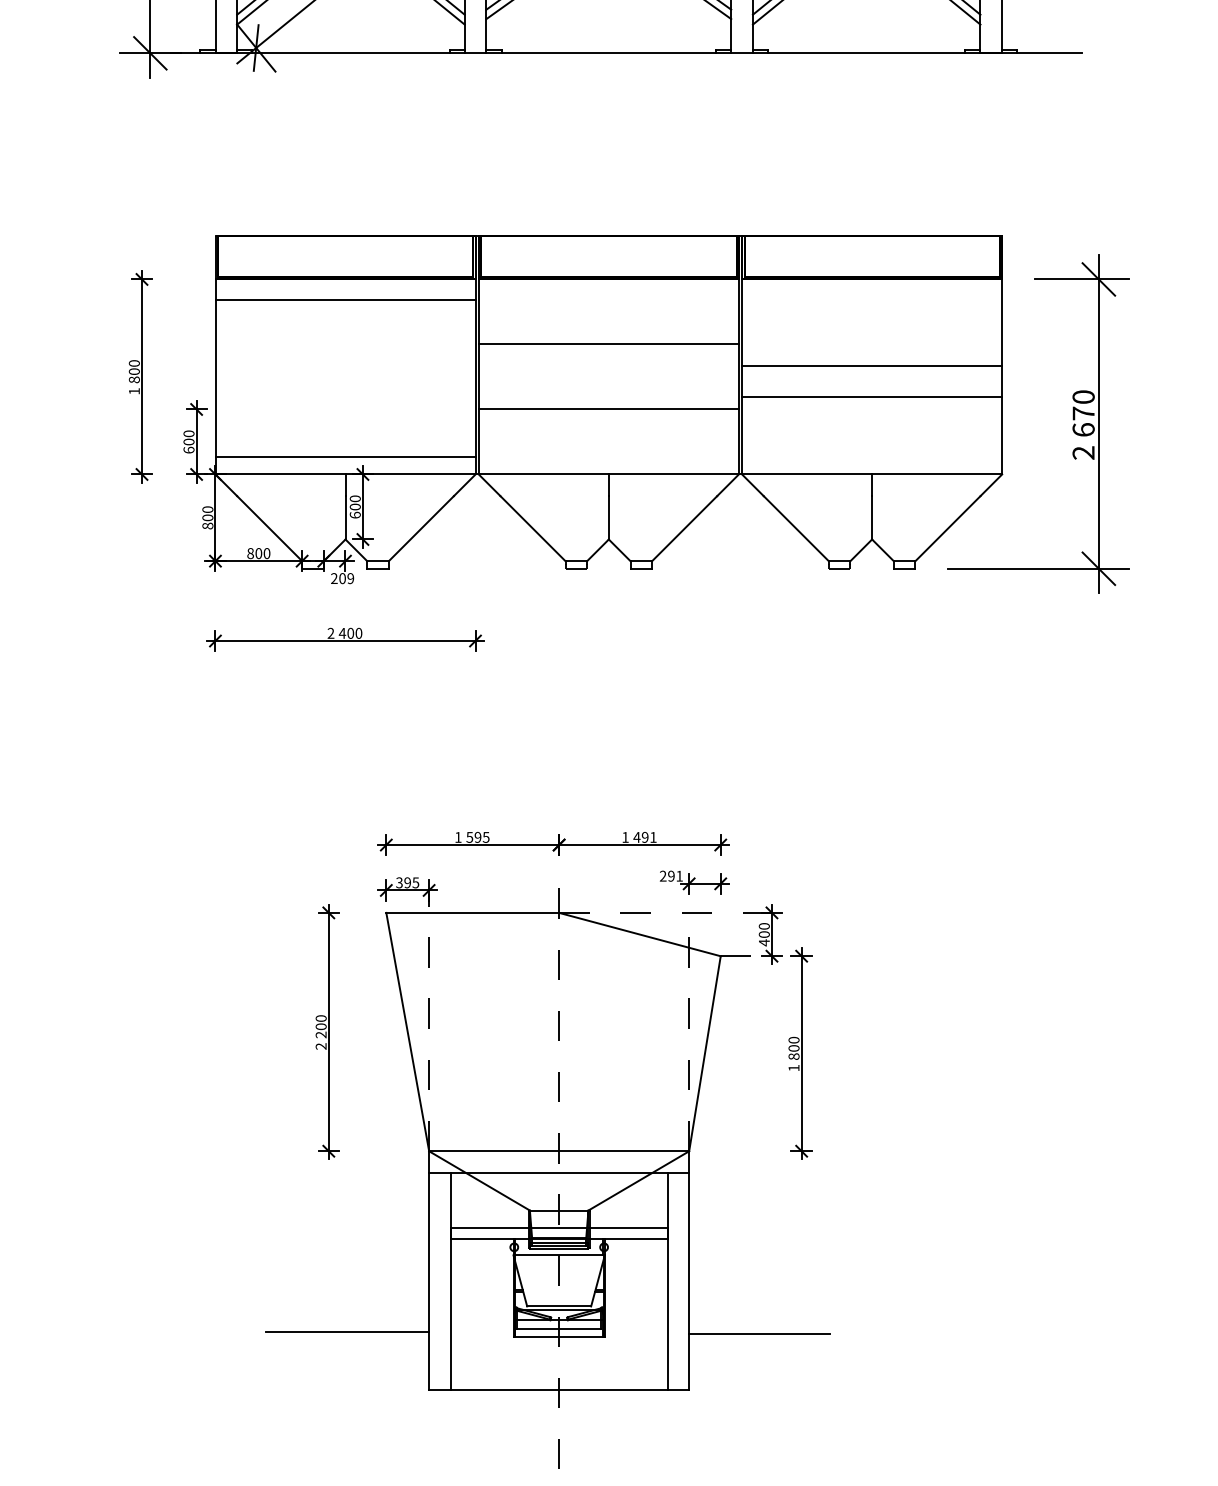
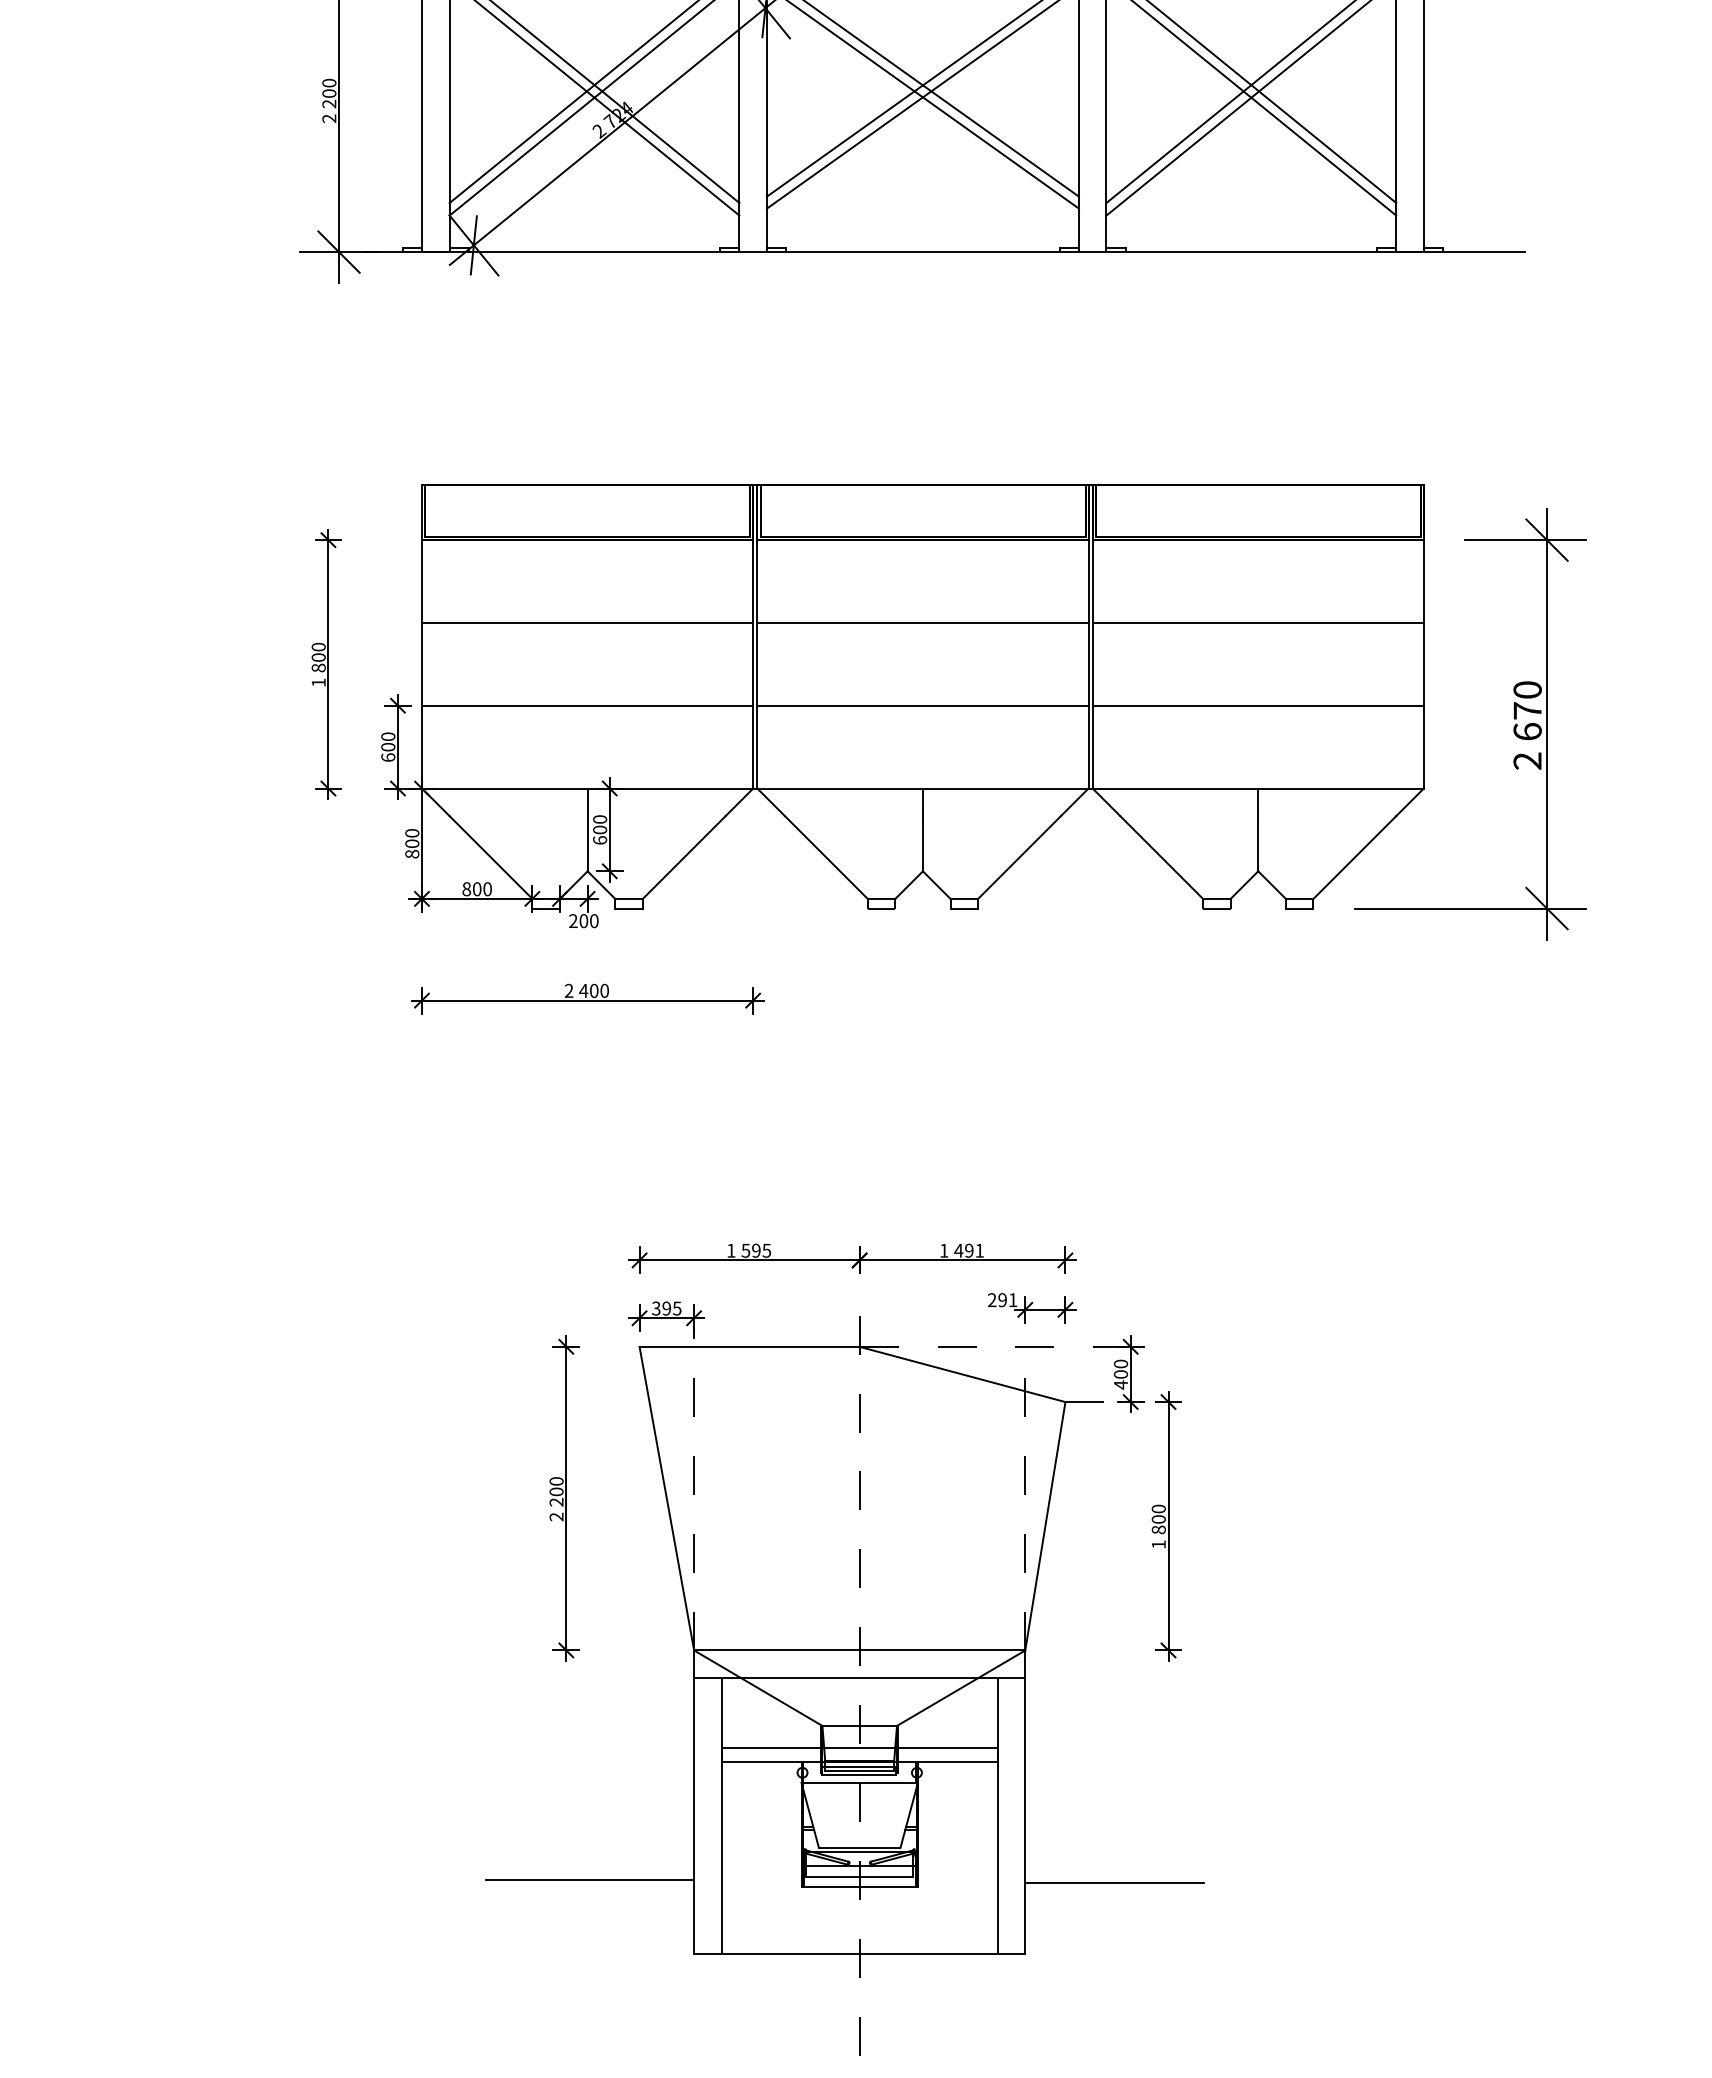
line: (345, 300) -> (587, 622), moved
line: (871, 366) -> (1257, 705), moved
line: (871, 396) -> (1257, 622), moved
line: (345, 456) -> (587, 705), moved
text: (350, 578) -> (594, 921), 209 -> 200

